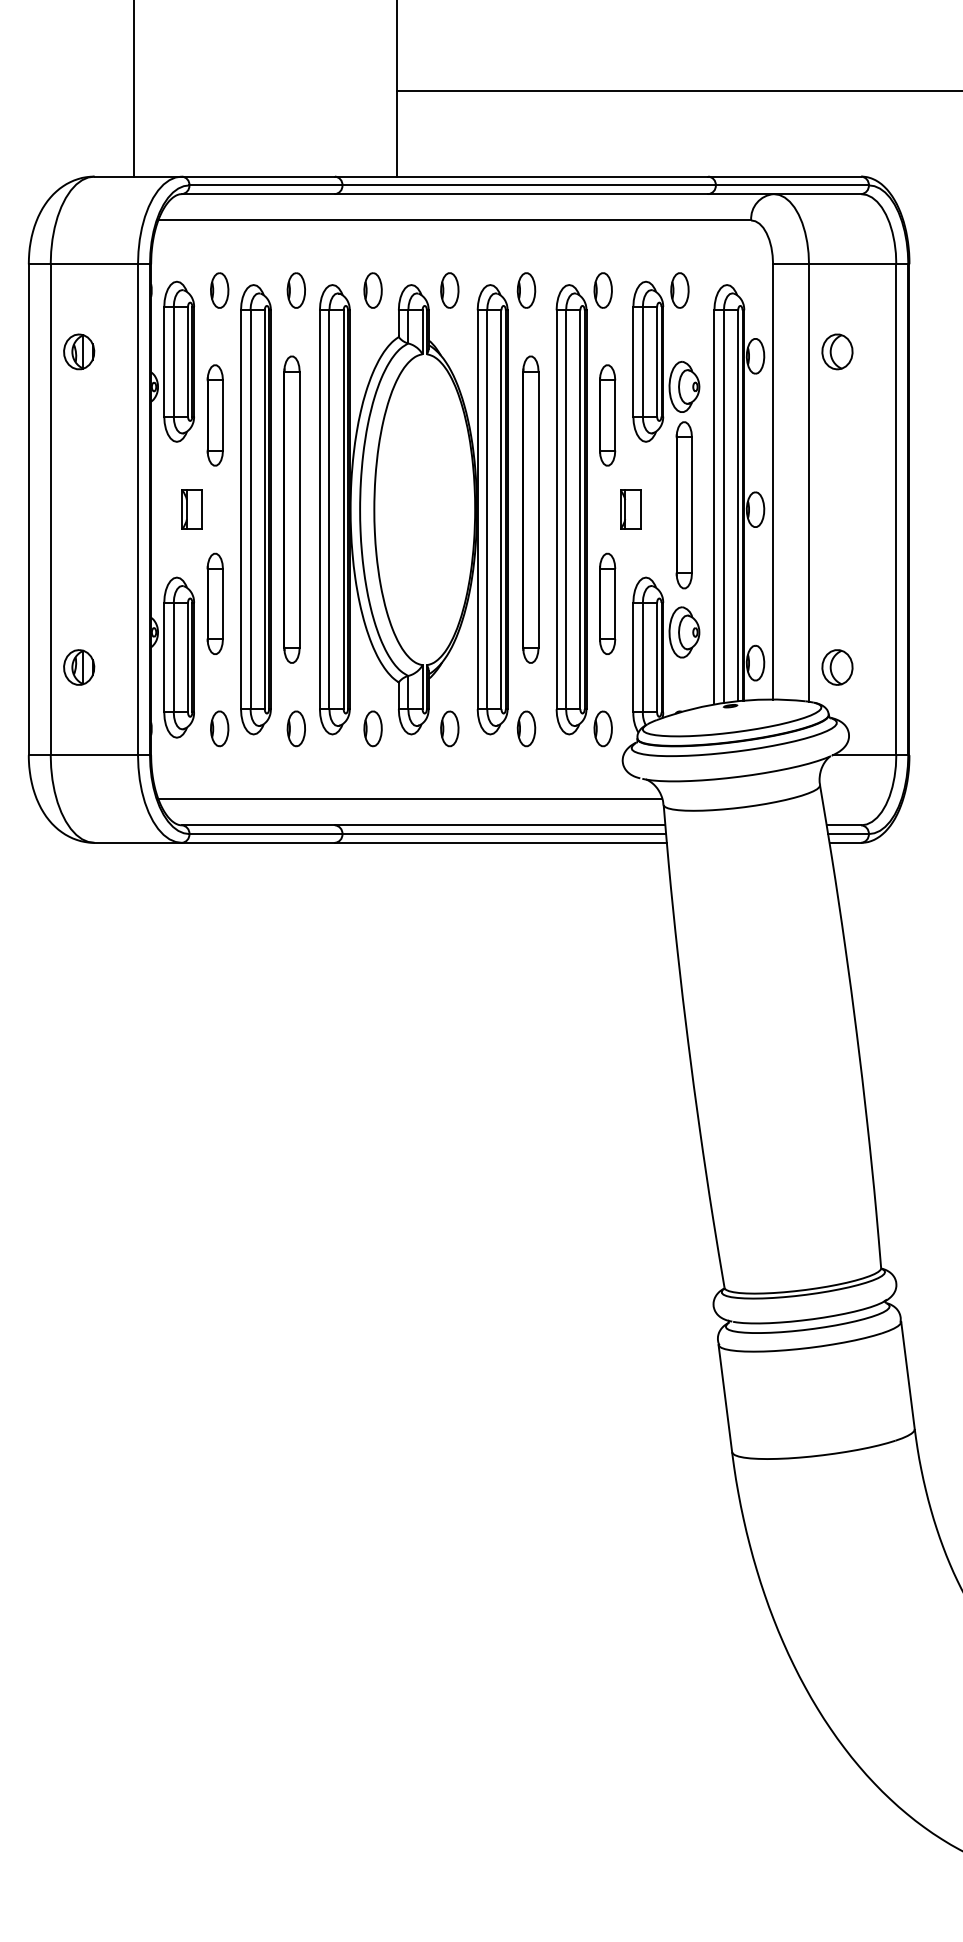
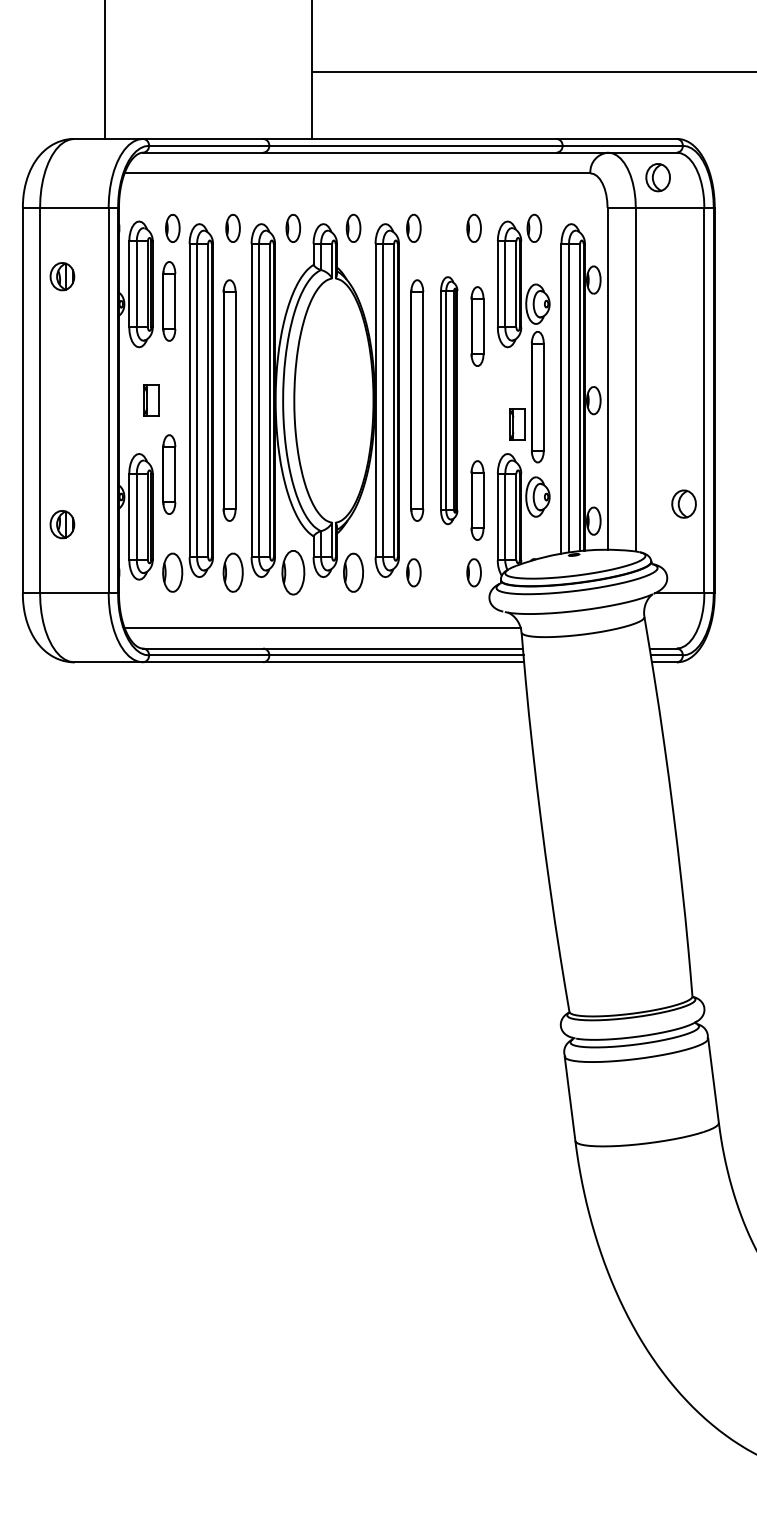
part: (837, 351) -> (658, 177), moved
part: (214, 415) -> (168, 301), moved
part: (571, 509) -> (449, 400), size x0.7
part: (630, 509) -> (517, 424), moved
part: (607, 603) -> (477, 500), moved
part: (837, 667) -> (684, 504), moved
part: (219, 728) -> (172, 572), size x1.4
part: (295, 728) -> (232, 572), size x1.4
part: (372, 728) -> (292, 572), size x1.6
part: (449, 728) -> (353, 572), size x1.4

